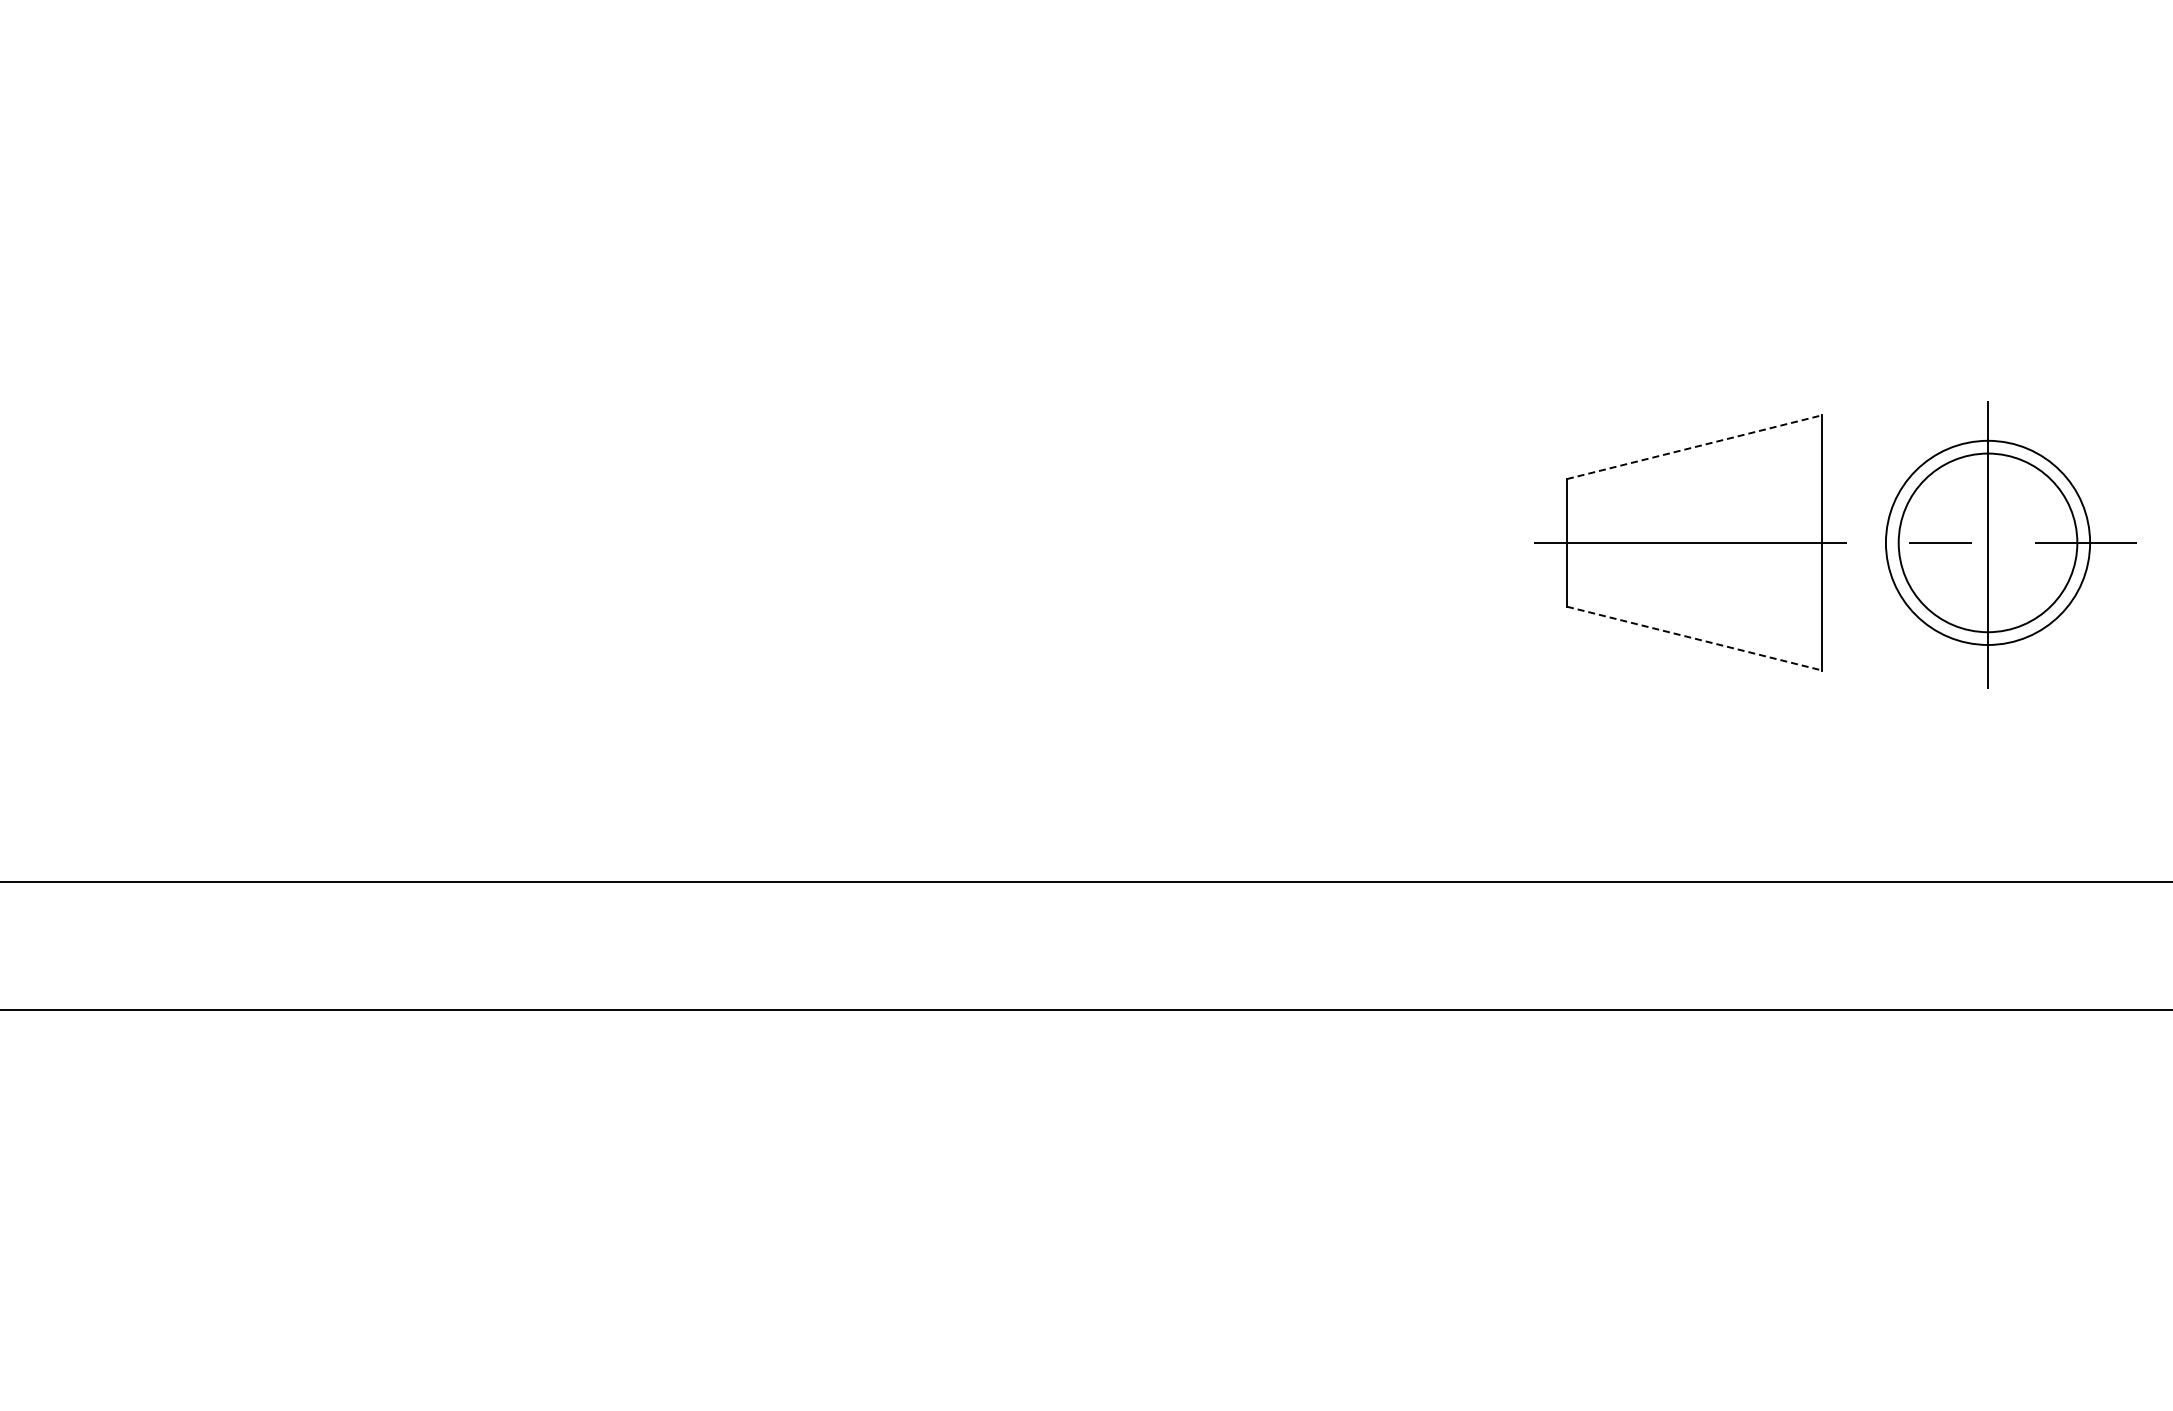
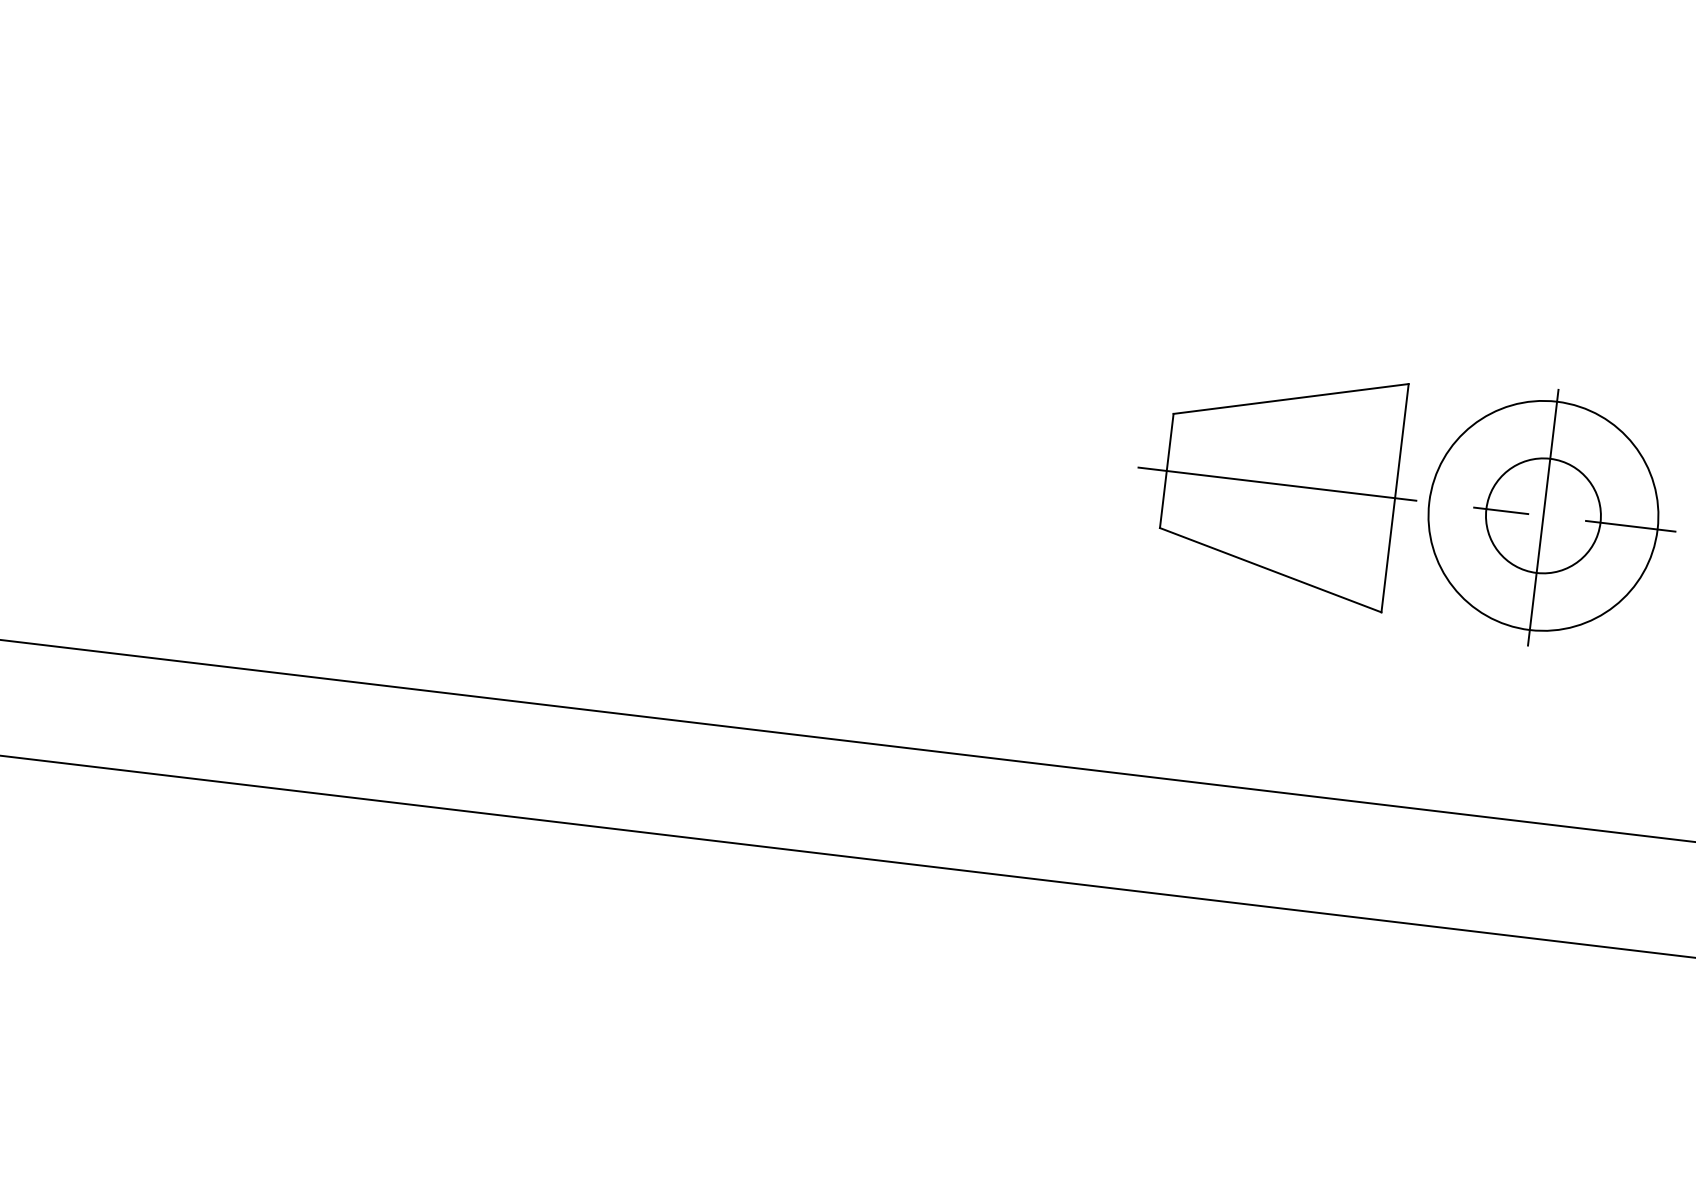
line: (1694, 447) -> (1291, 399), dashed -> solid
circle: (1987, 542) -> (1543, 515), size x0.62
circle: (1987, 542) -> (1543, 515), size x1.43
line: (1694, 638) -> (1270, 570), dashed -> solid

